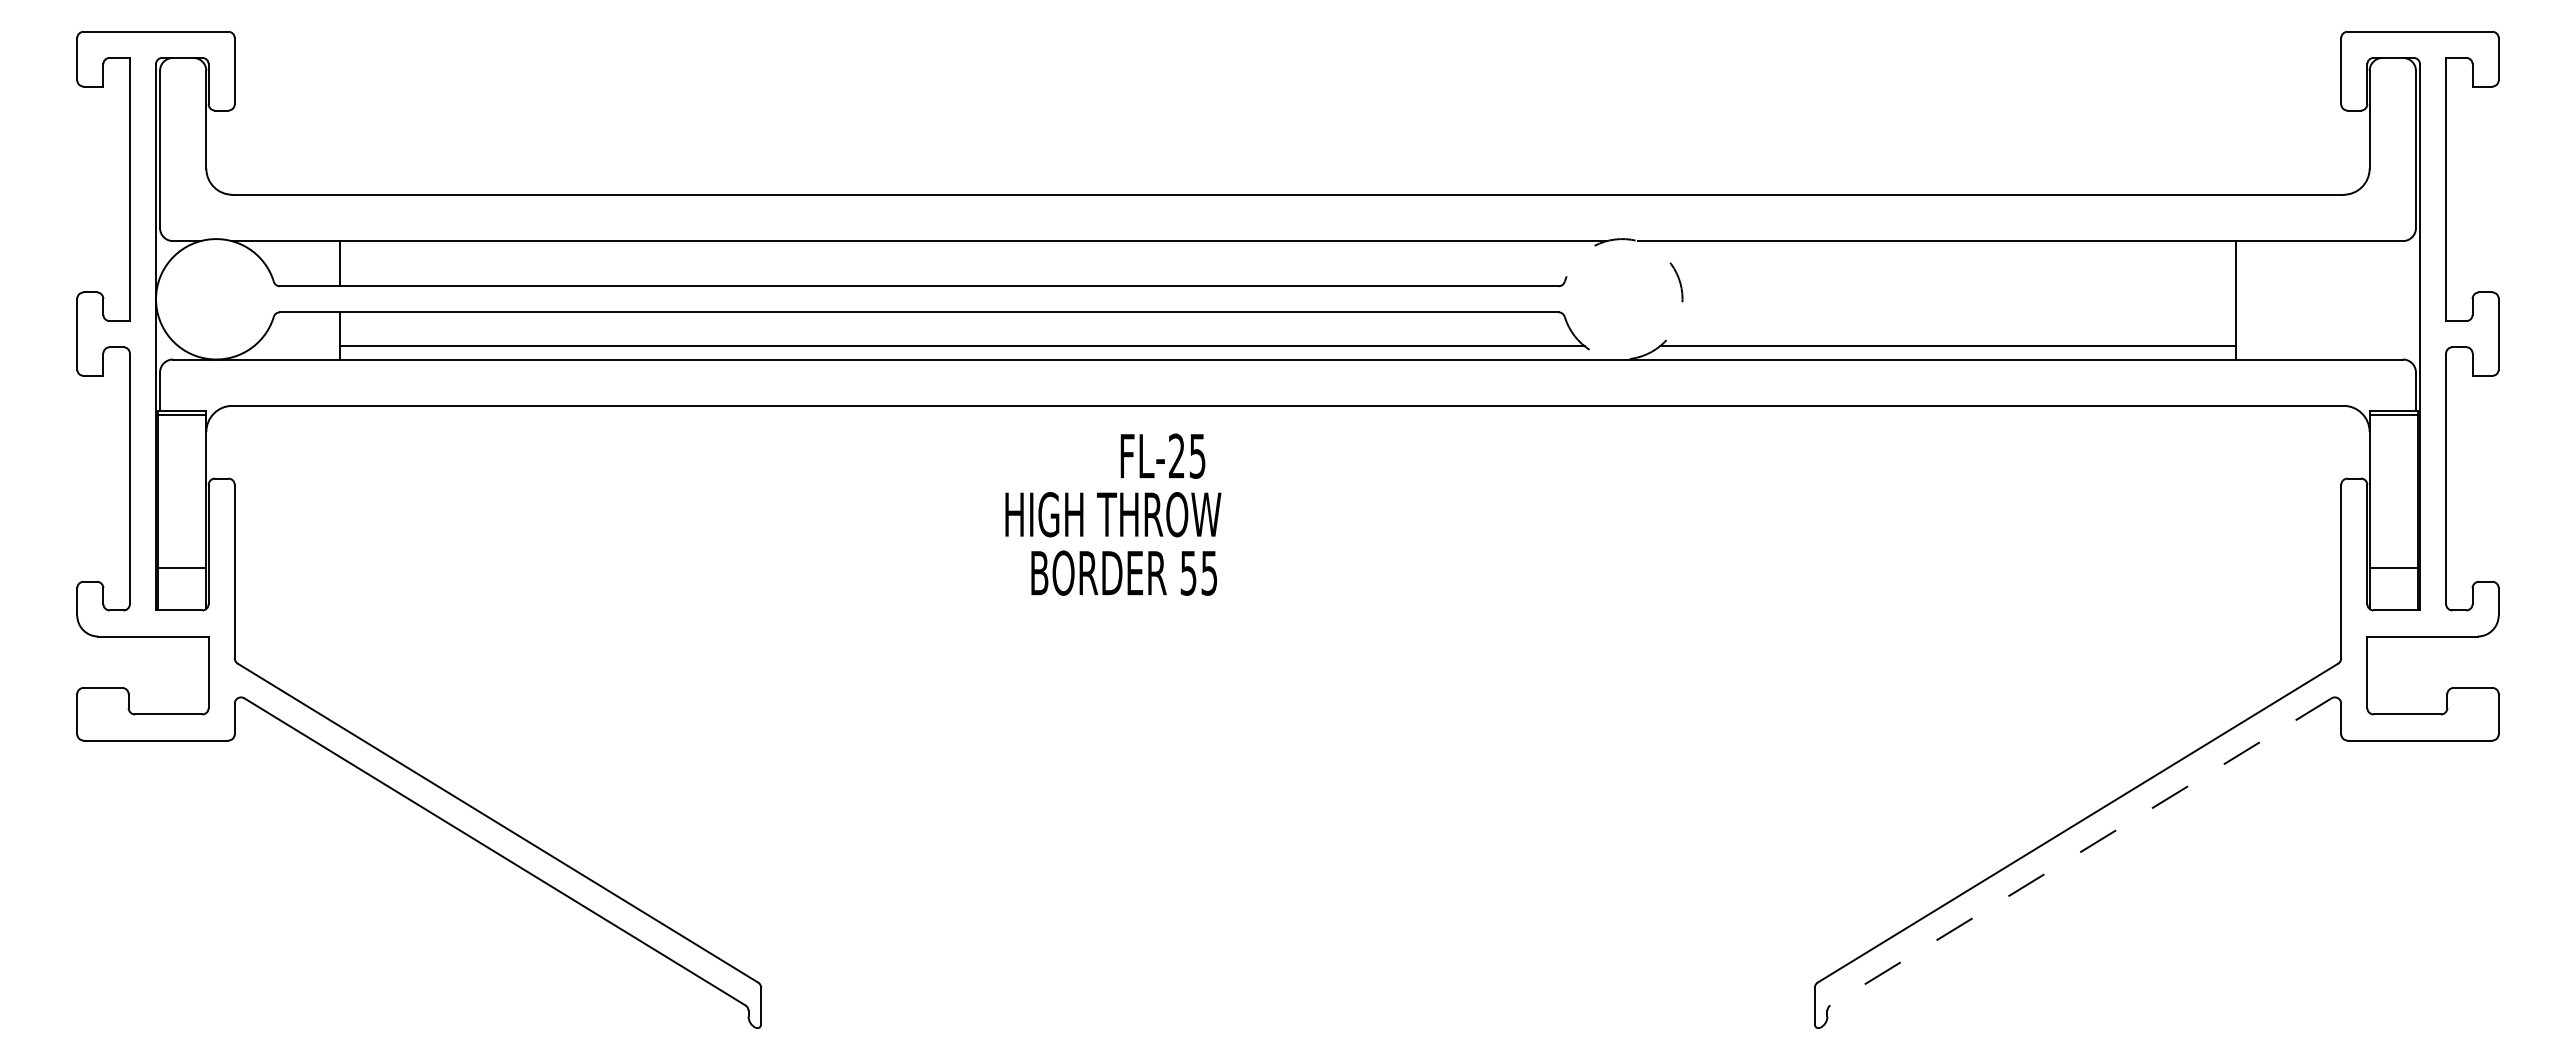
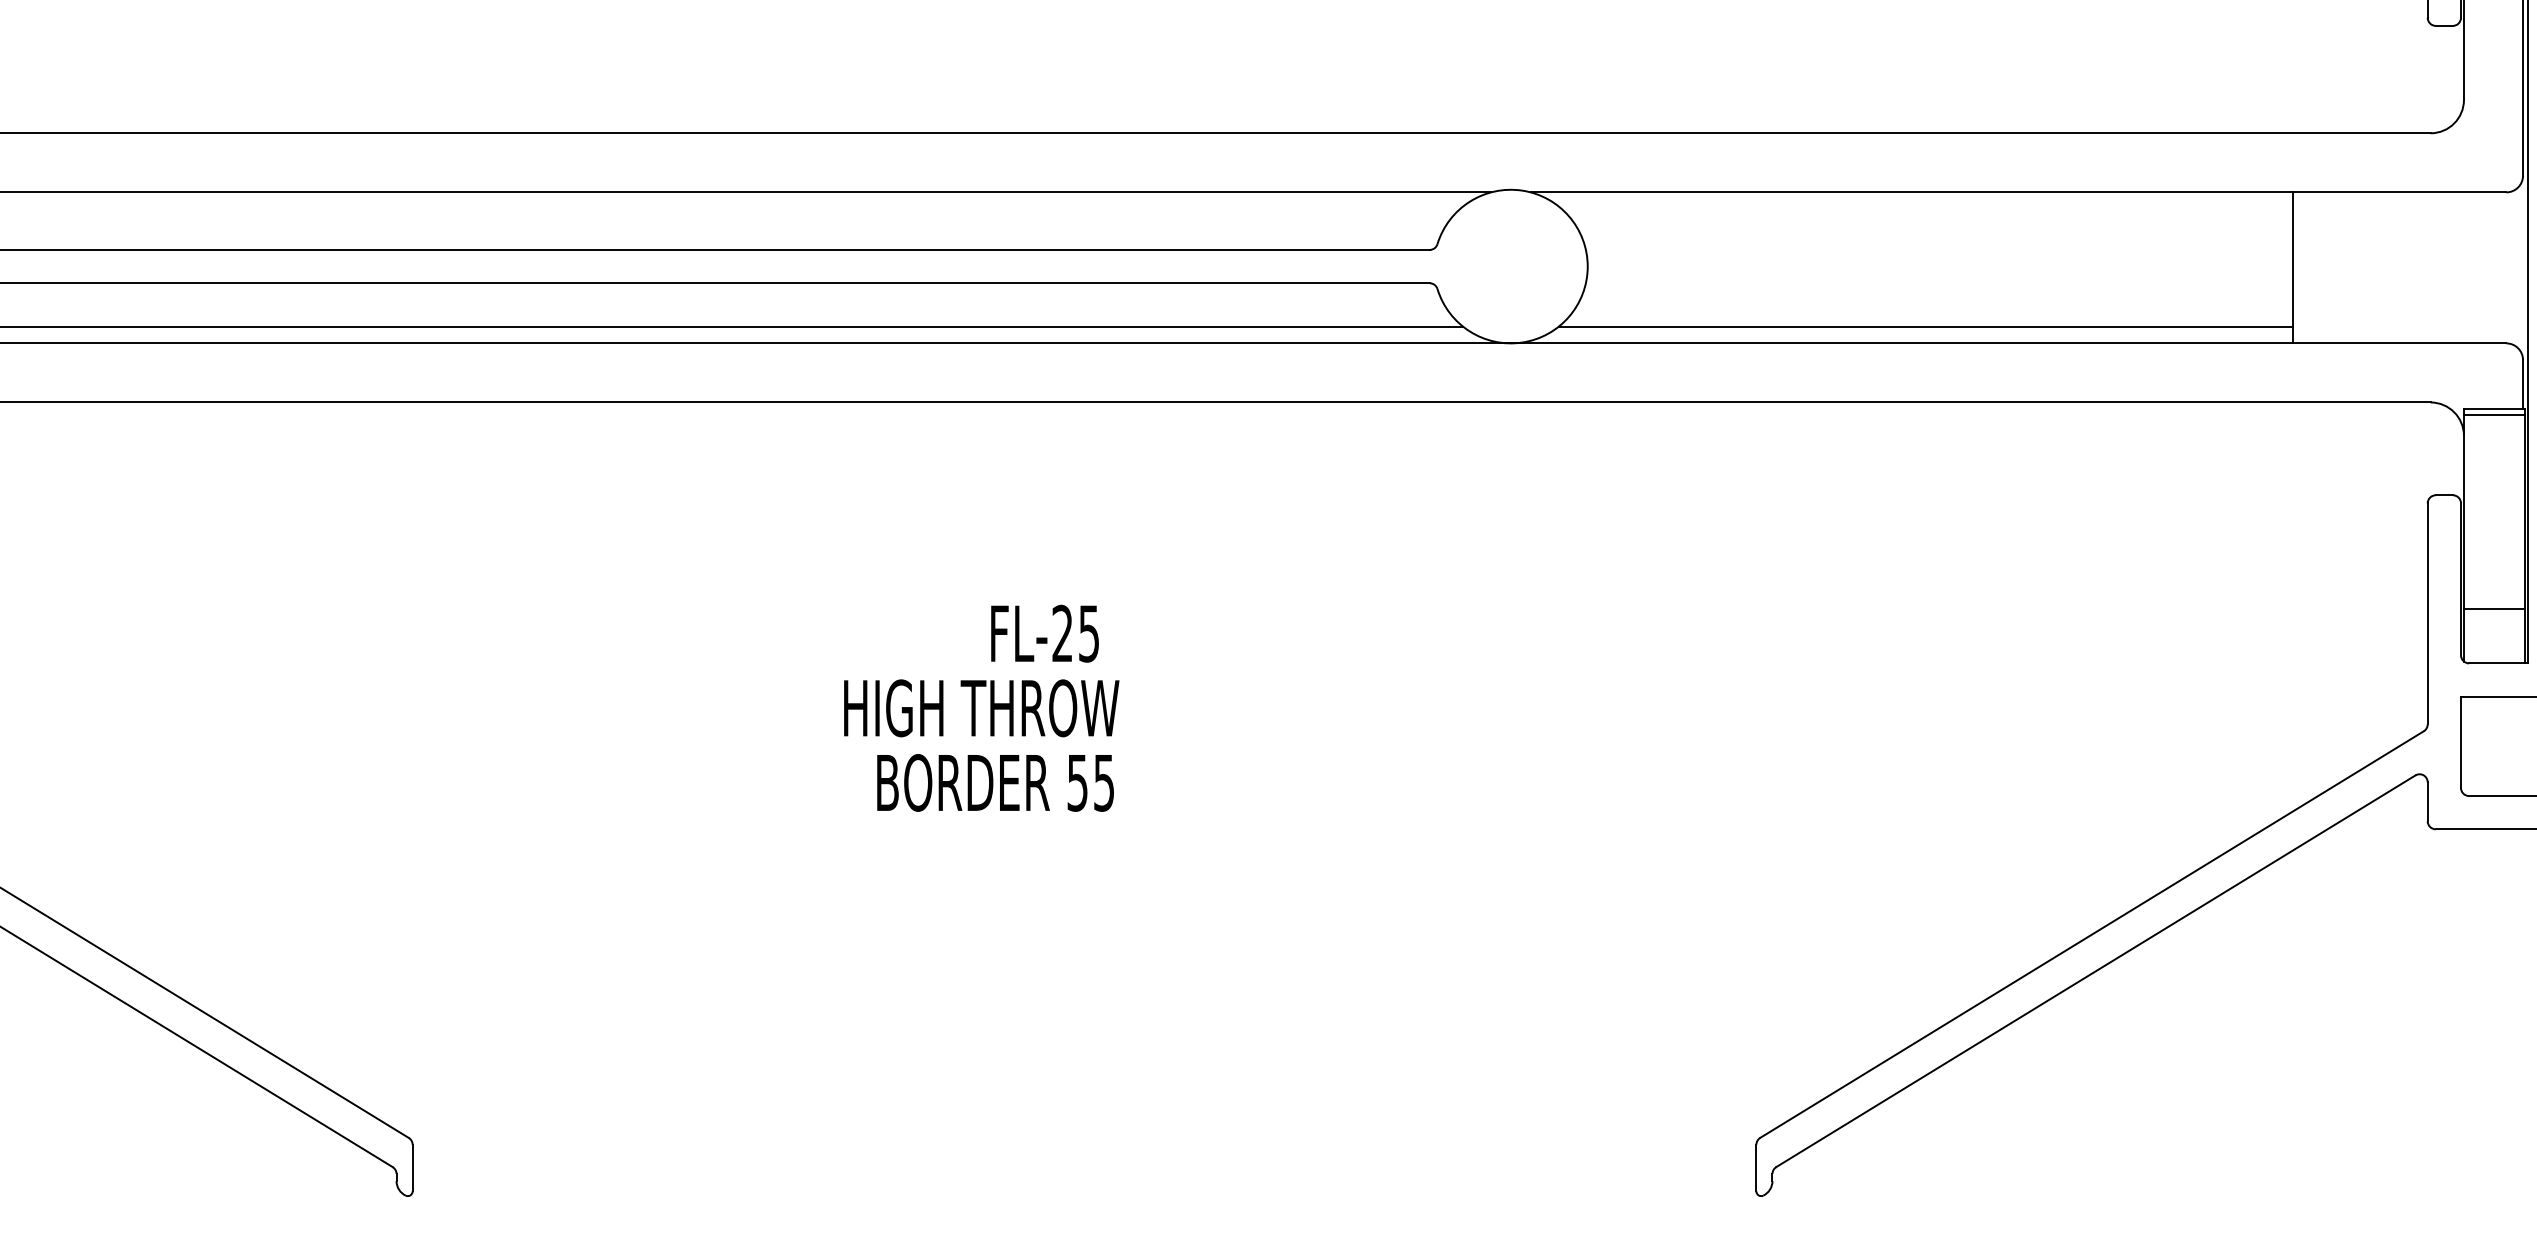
arc: (1682, 299) -> (1587, 266), dashed -> solid
text: (1113, 514) -> (981, 708), moved
line: (2081, 851) -> (2096, 970), dashed -> solid

